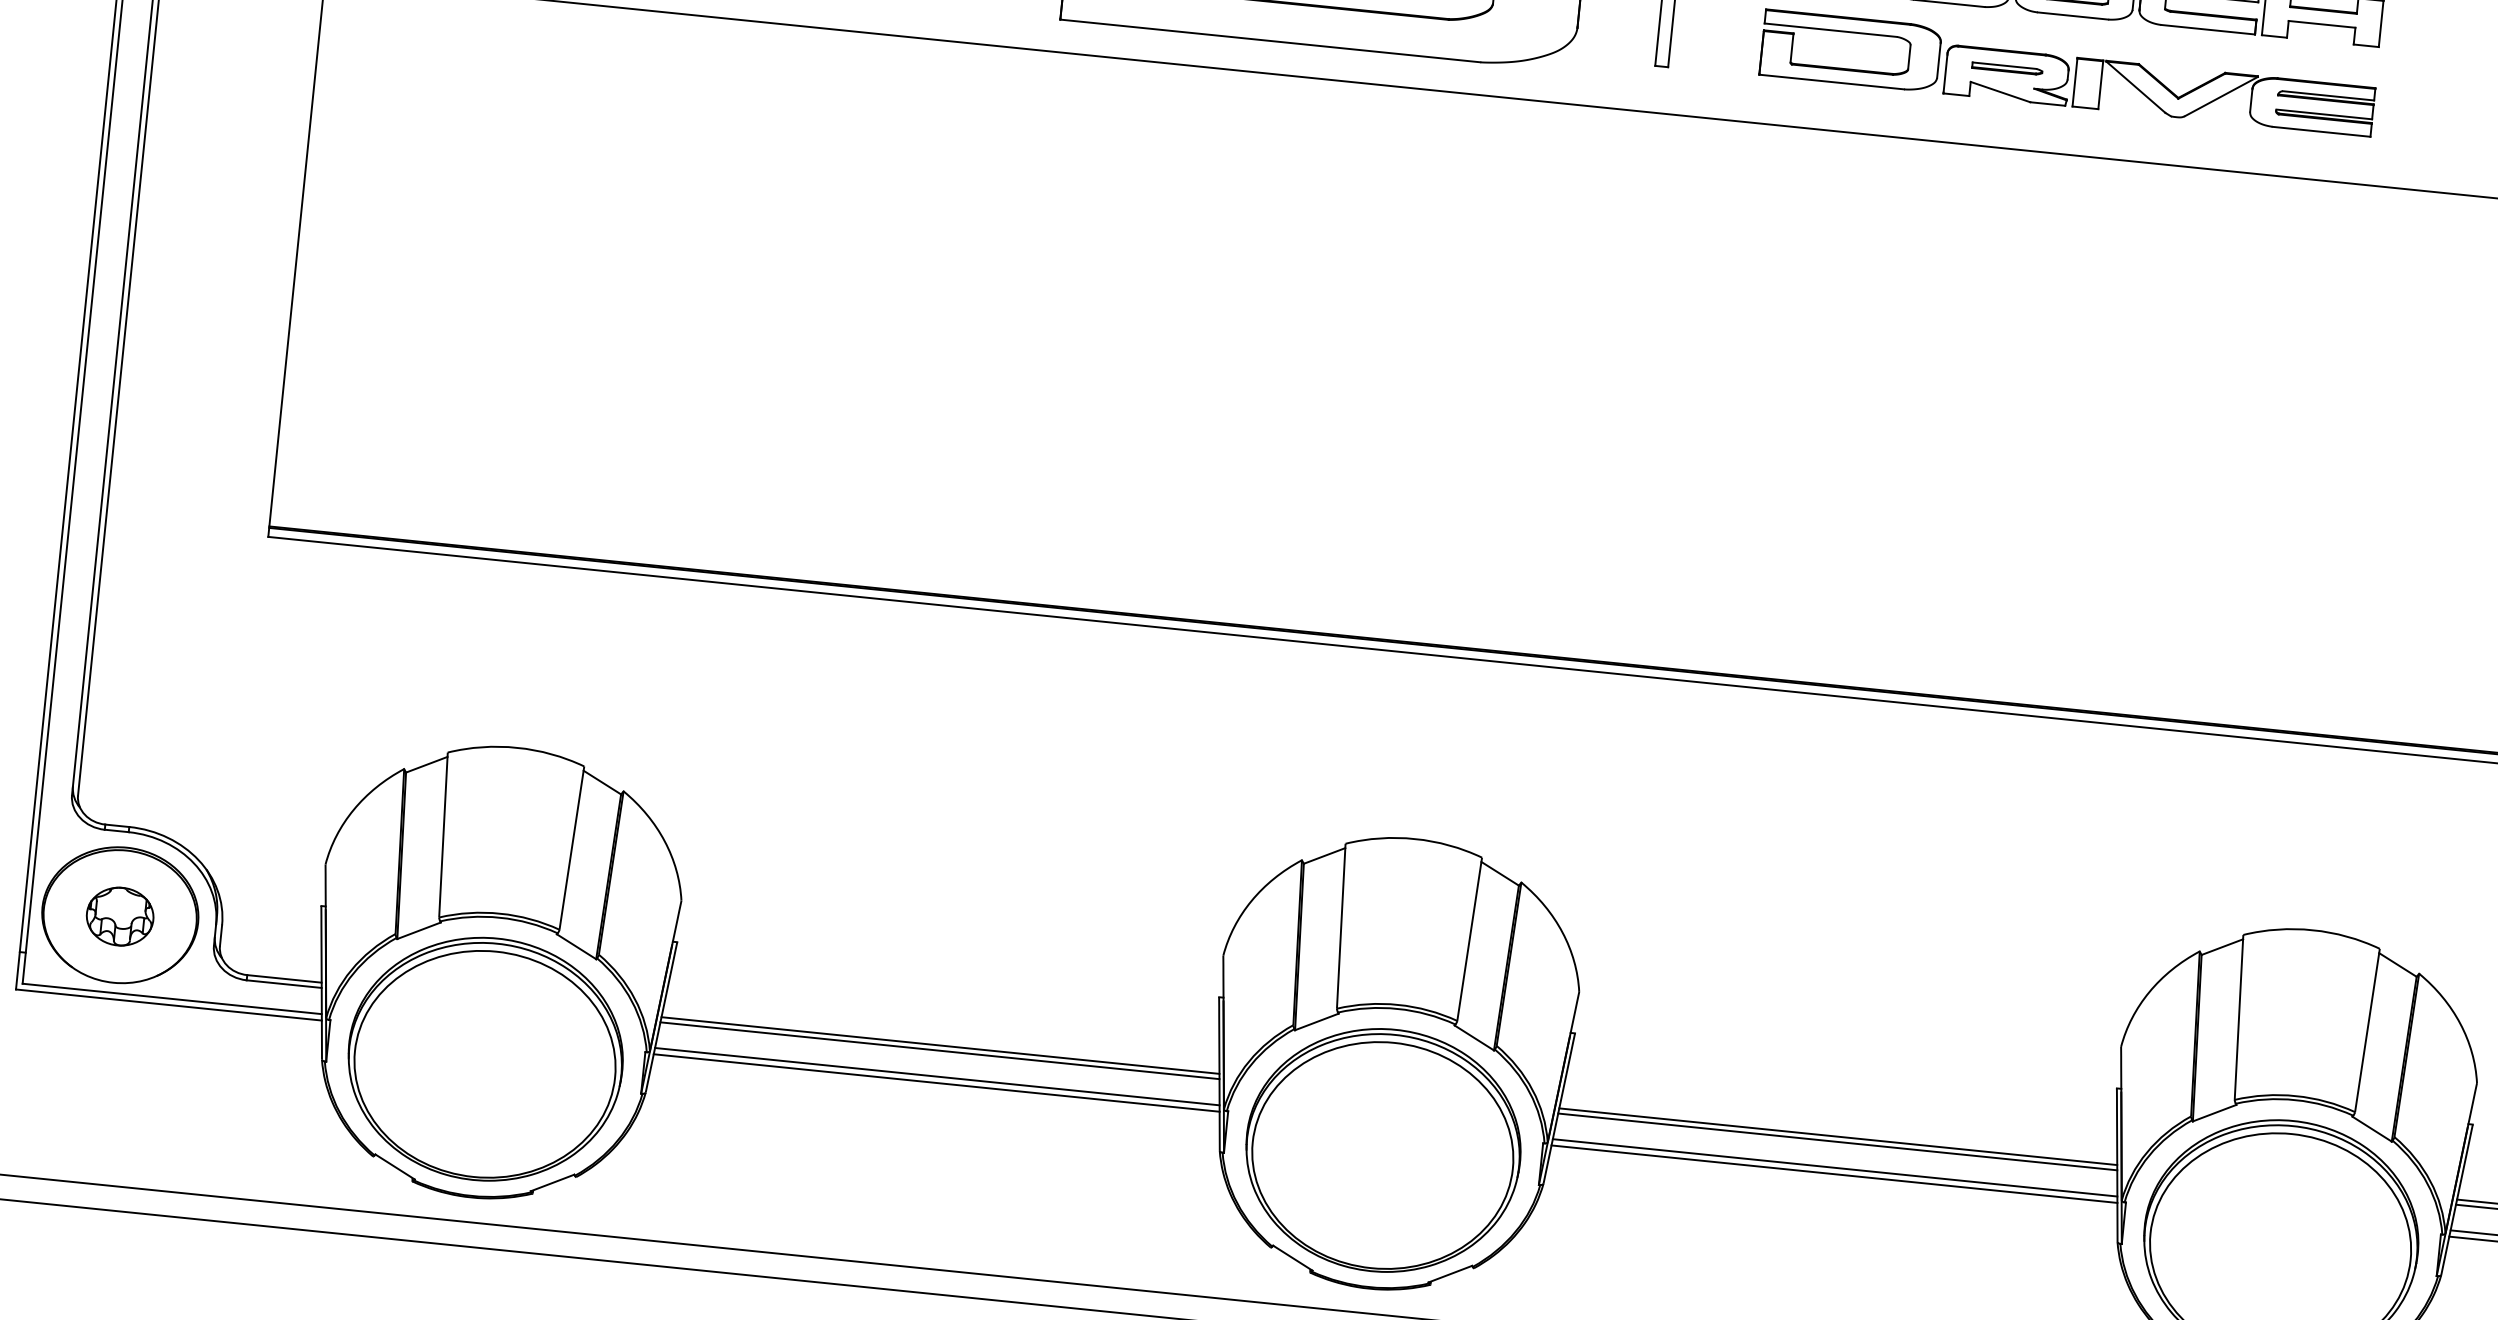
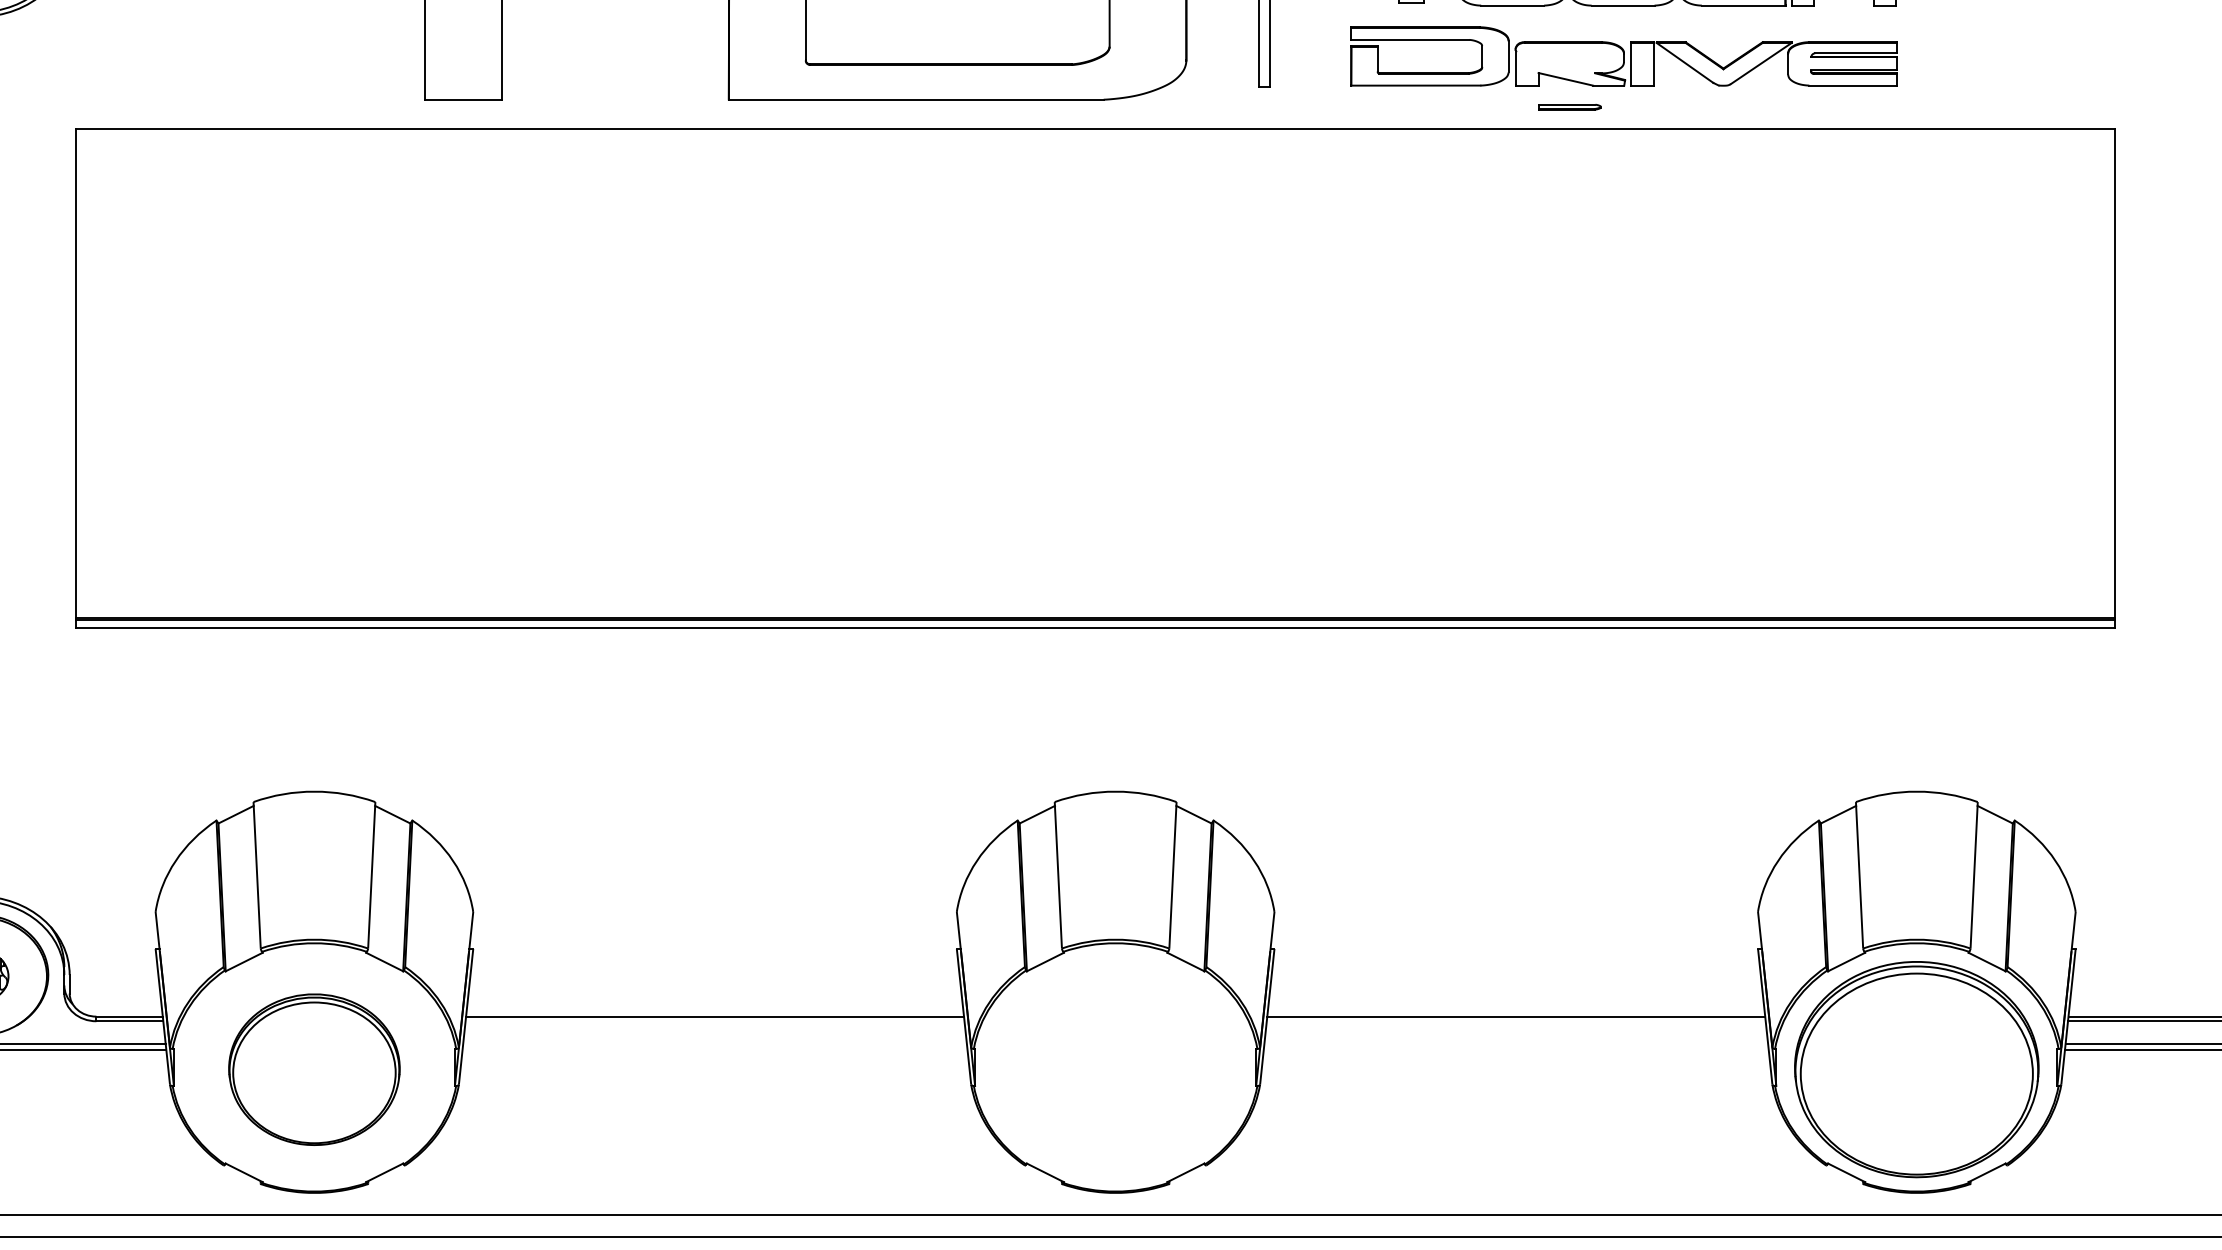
part: (2006, 69) -> (1569, 107), moved
line: (939, 1050) -> (714, 1021), removed
part: (485, 1059) -> (314, 1069), size x0.7
line: (936, 1076) -> (714, 1044), removed
line: (936, 1083) -> (714, 1050), removed
line: (1836, 1142) -> (1515, 1021), removed
part: (1383, 1150) -> (1115, 1069), removed
line: (1835, 1167) -> (1516, 1044), removed
line: (1833, 1174) -> (1515, 1050), removed

